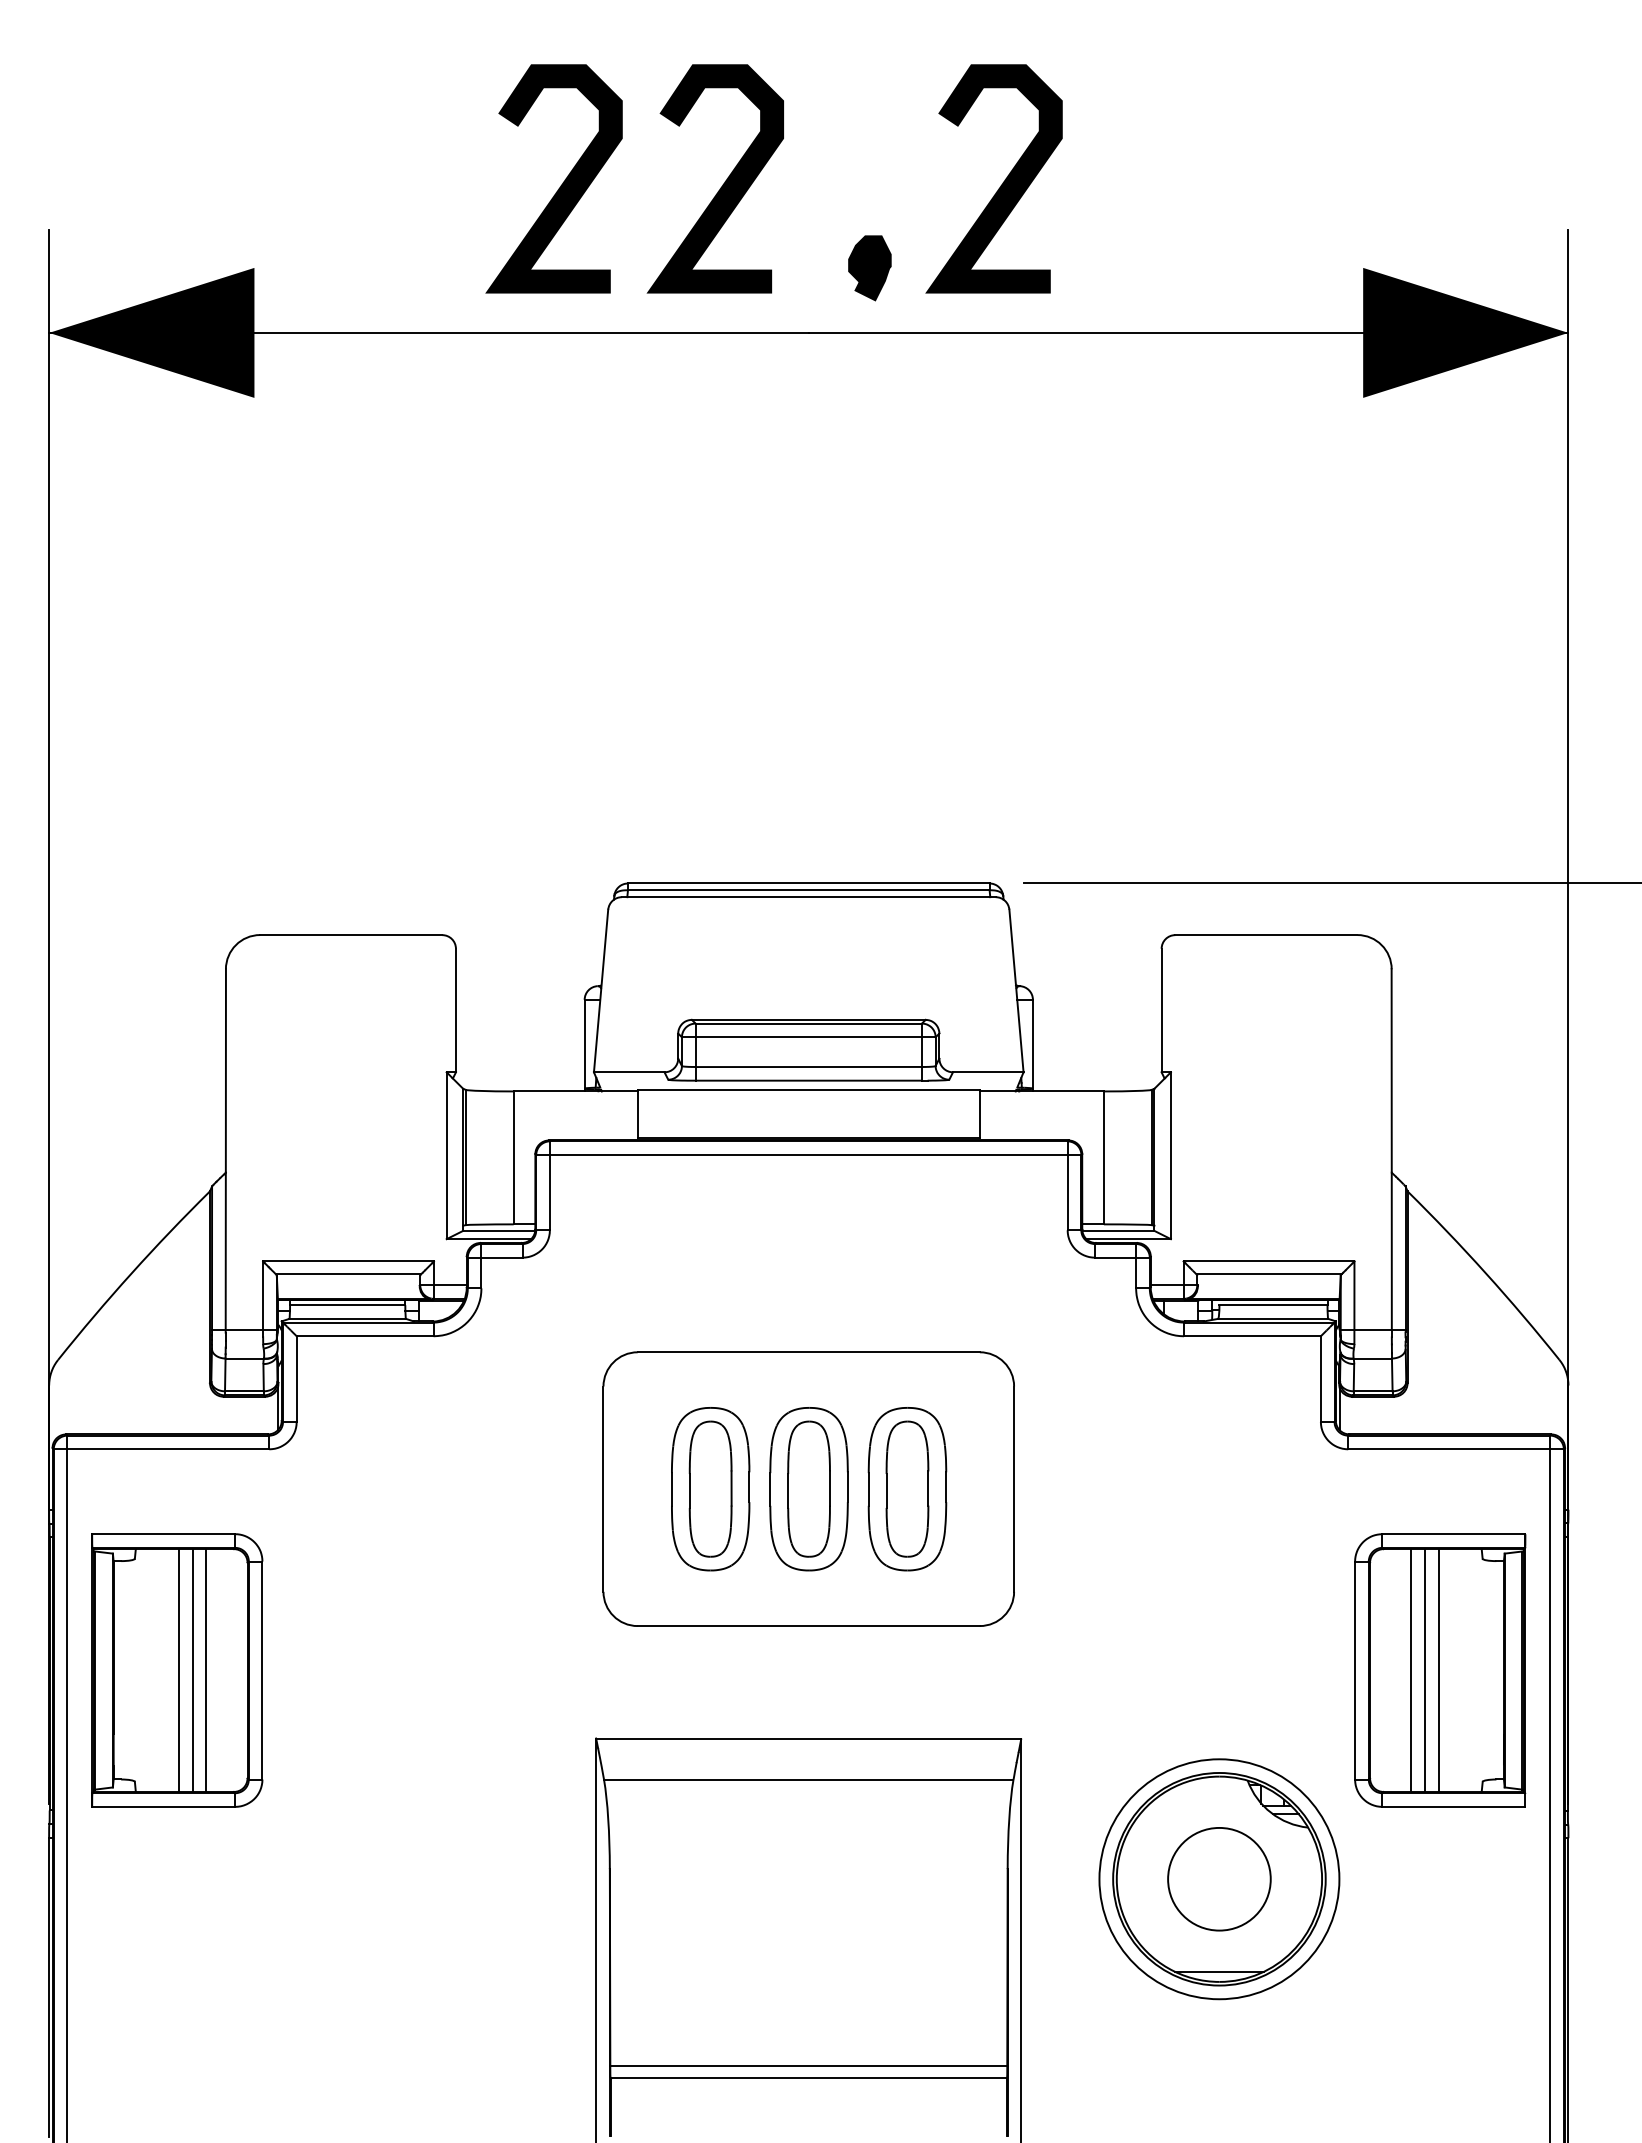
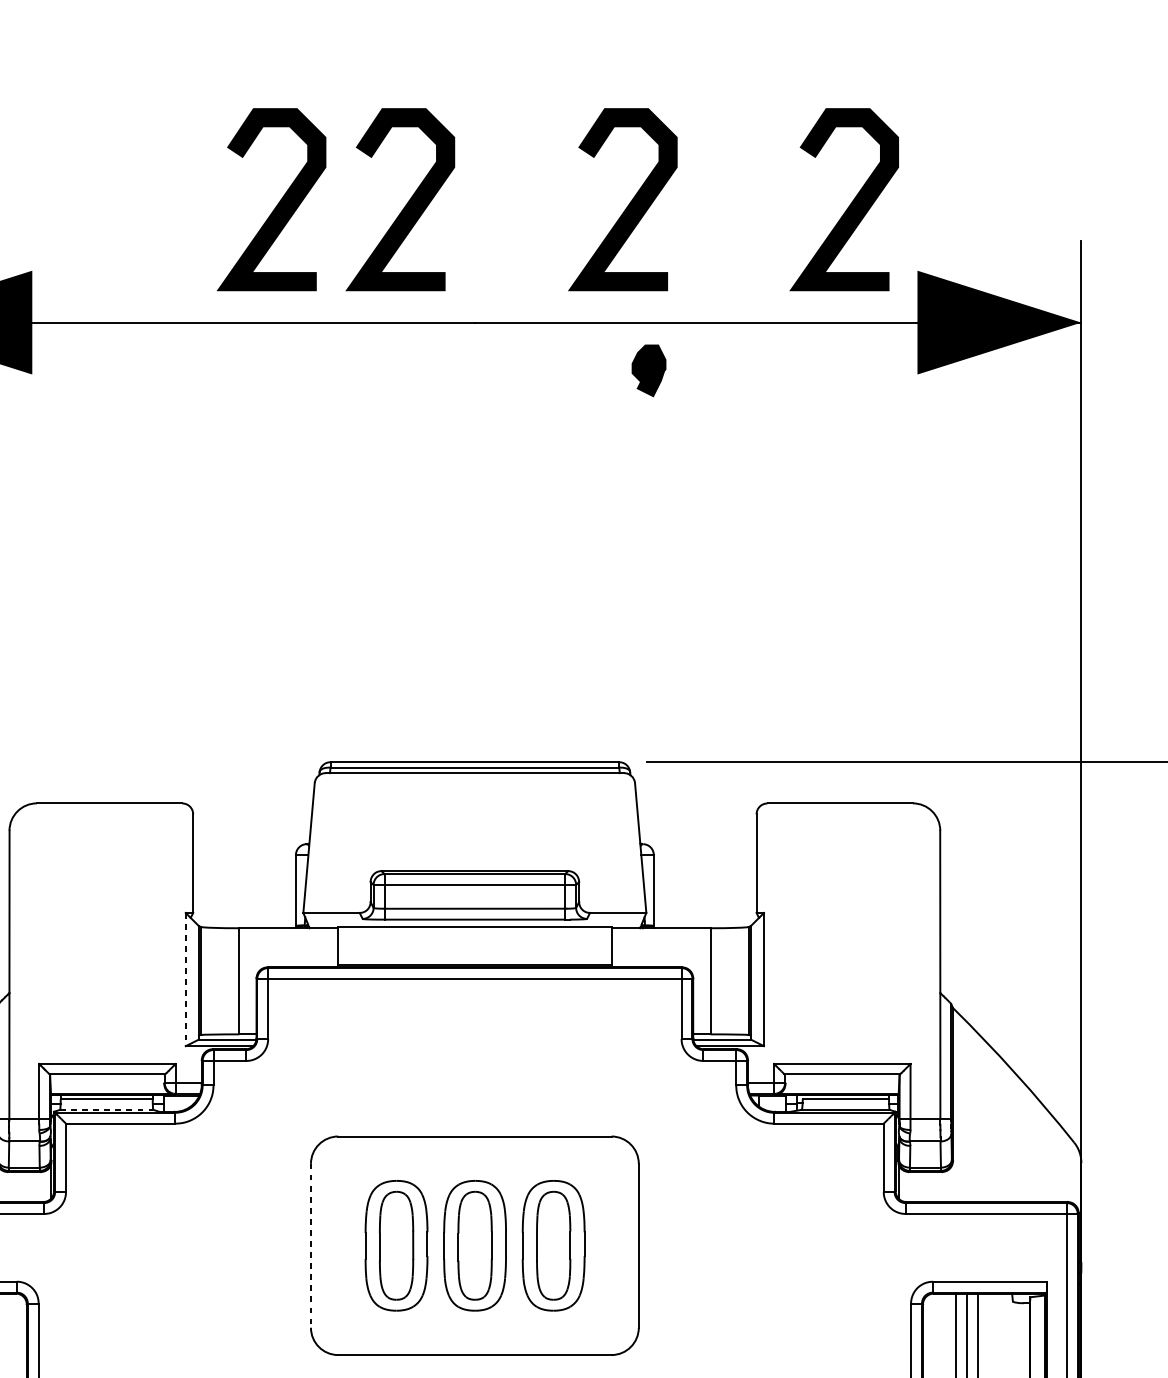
curve: (1278, 184) -> (849, 204), added
part: (869, 268) -> (648, 371), moved
line: (446, 1156) -> (185, 980), solid -> dashed
line: (348, 1318) -> (107, 1109), solid -> dashed
line: (603, 1489) -> (310, 1246), solid -> dashed

